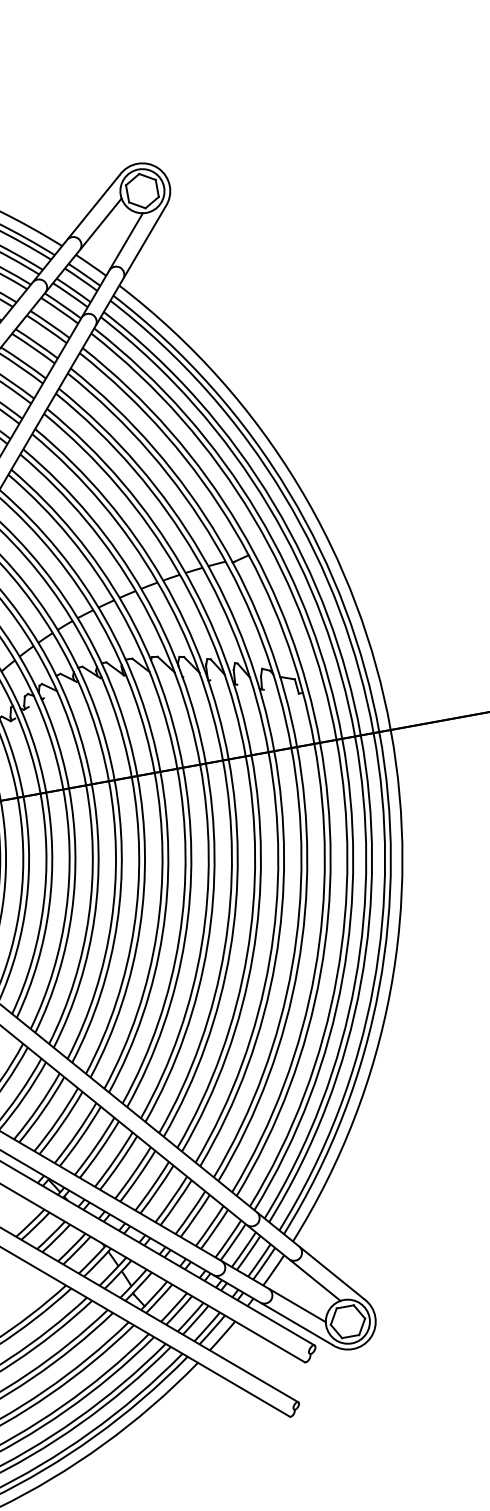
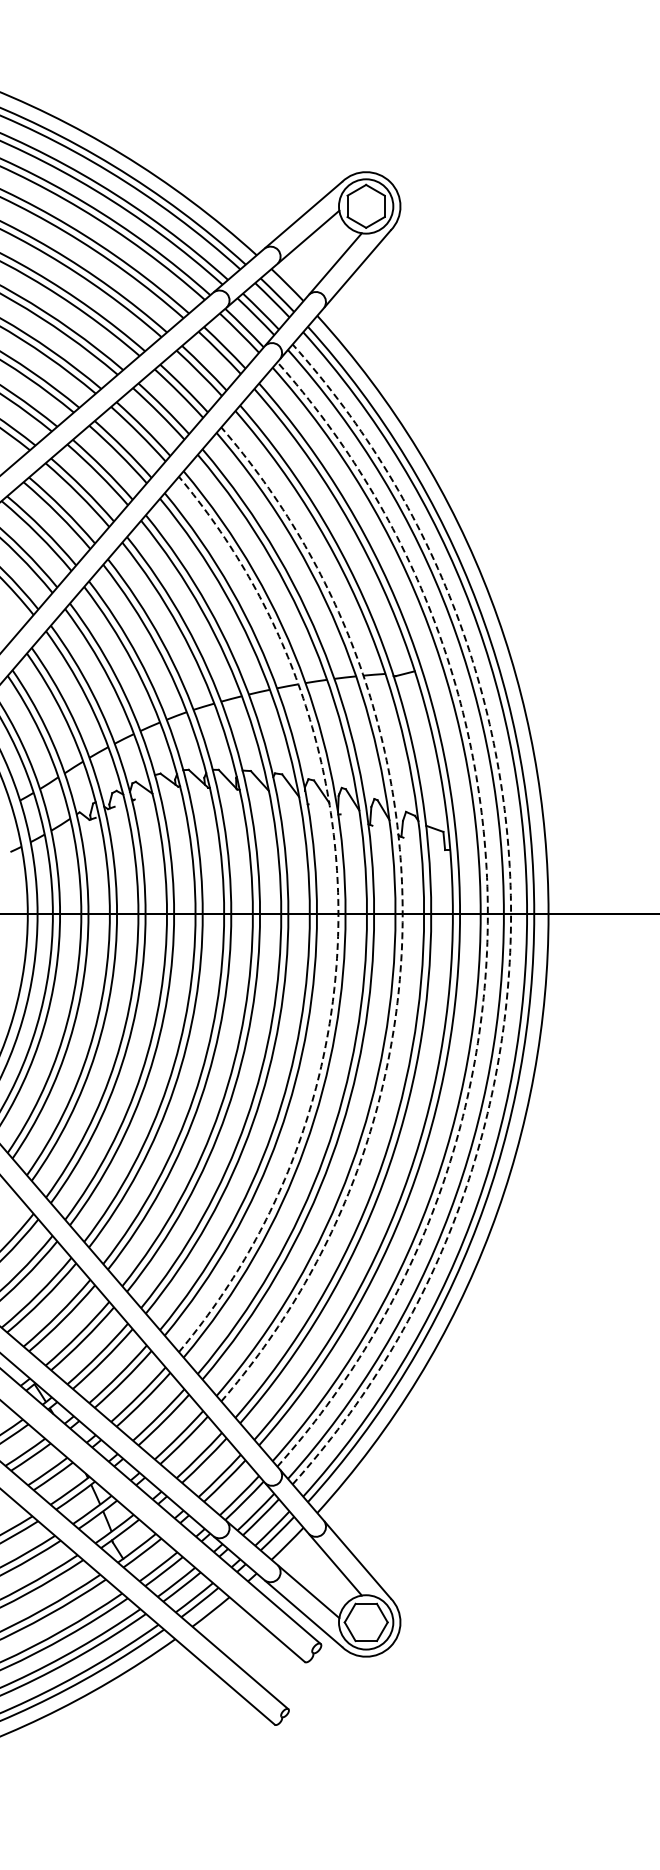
arc: (361, 735) -> (511, 914), solid -> dashed
arc: (342, 738) -> (487, 914), solid -> dashed
arc: (274, 751) -> (402, 914), solid -> dashed
arc: (223, 760) -> (338, 914), solid -> dashed

